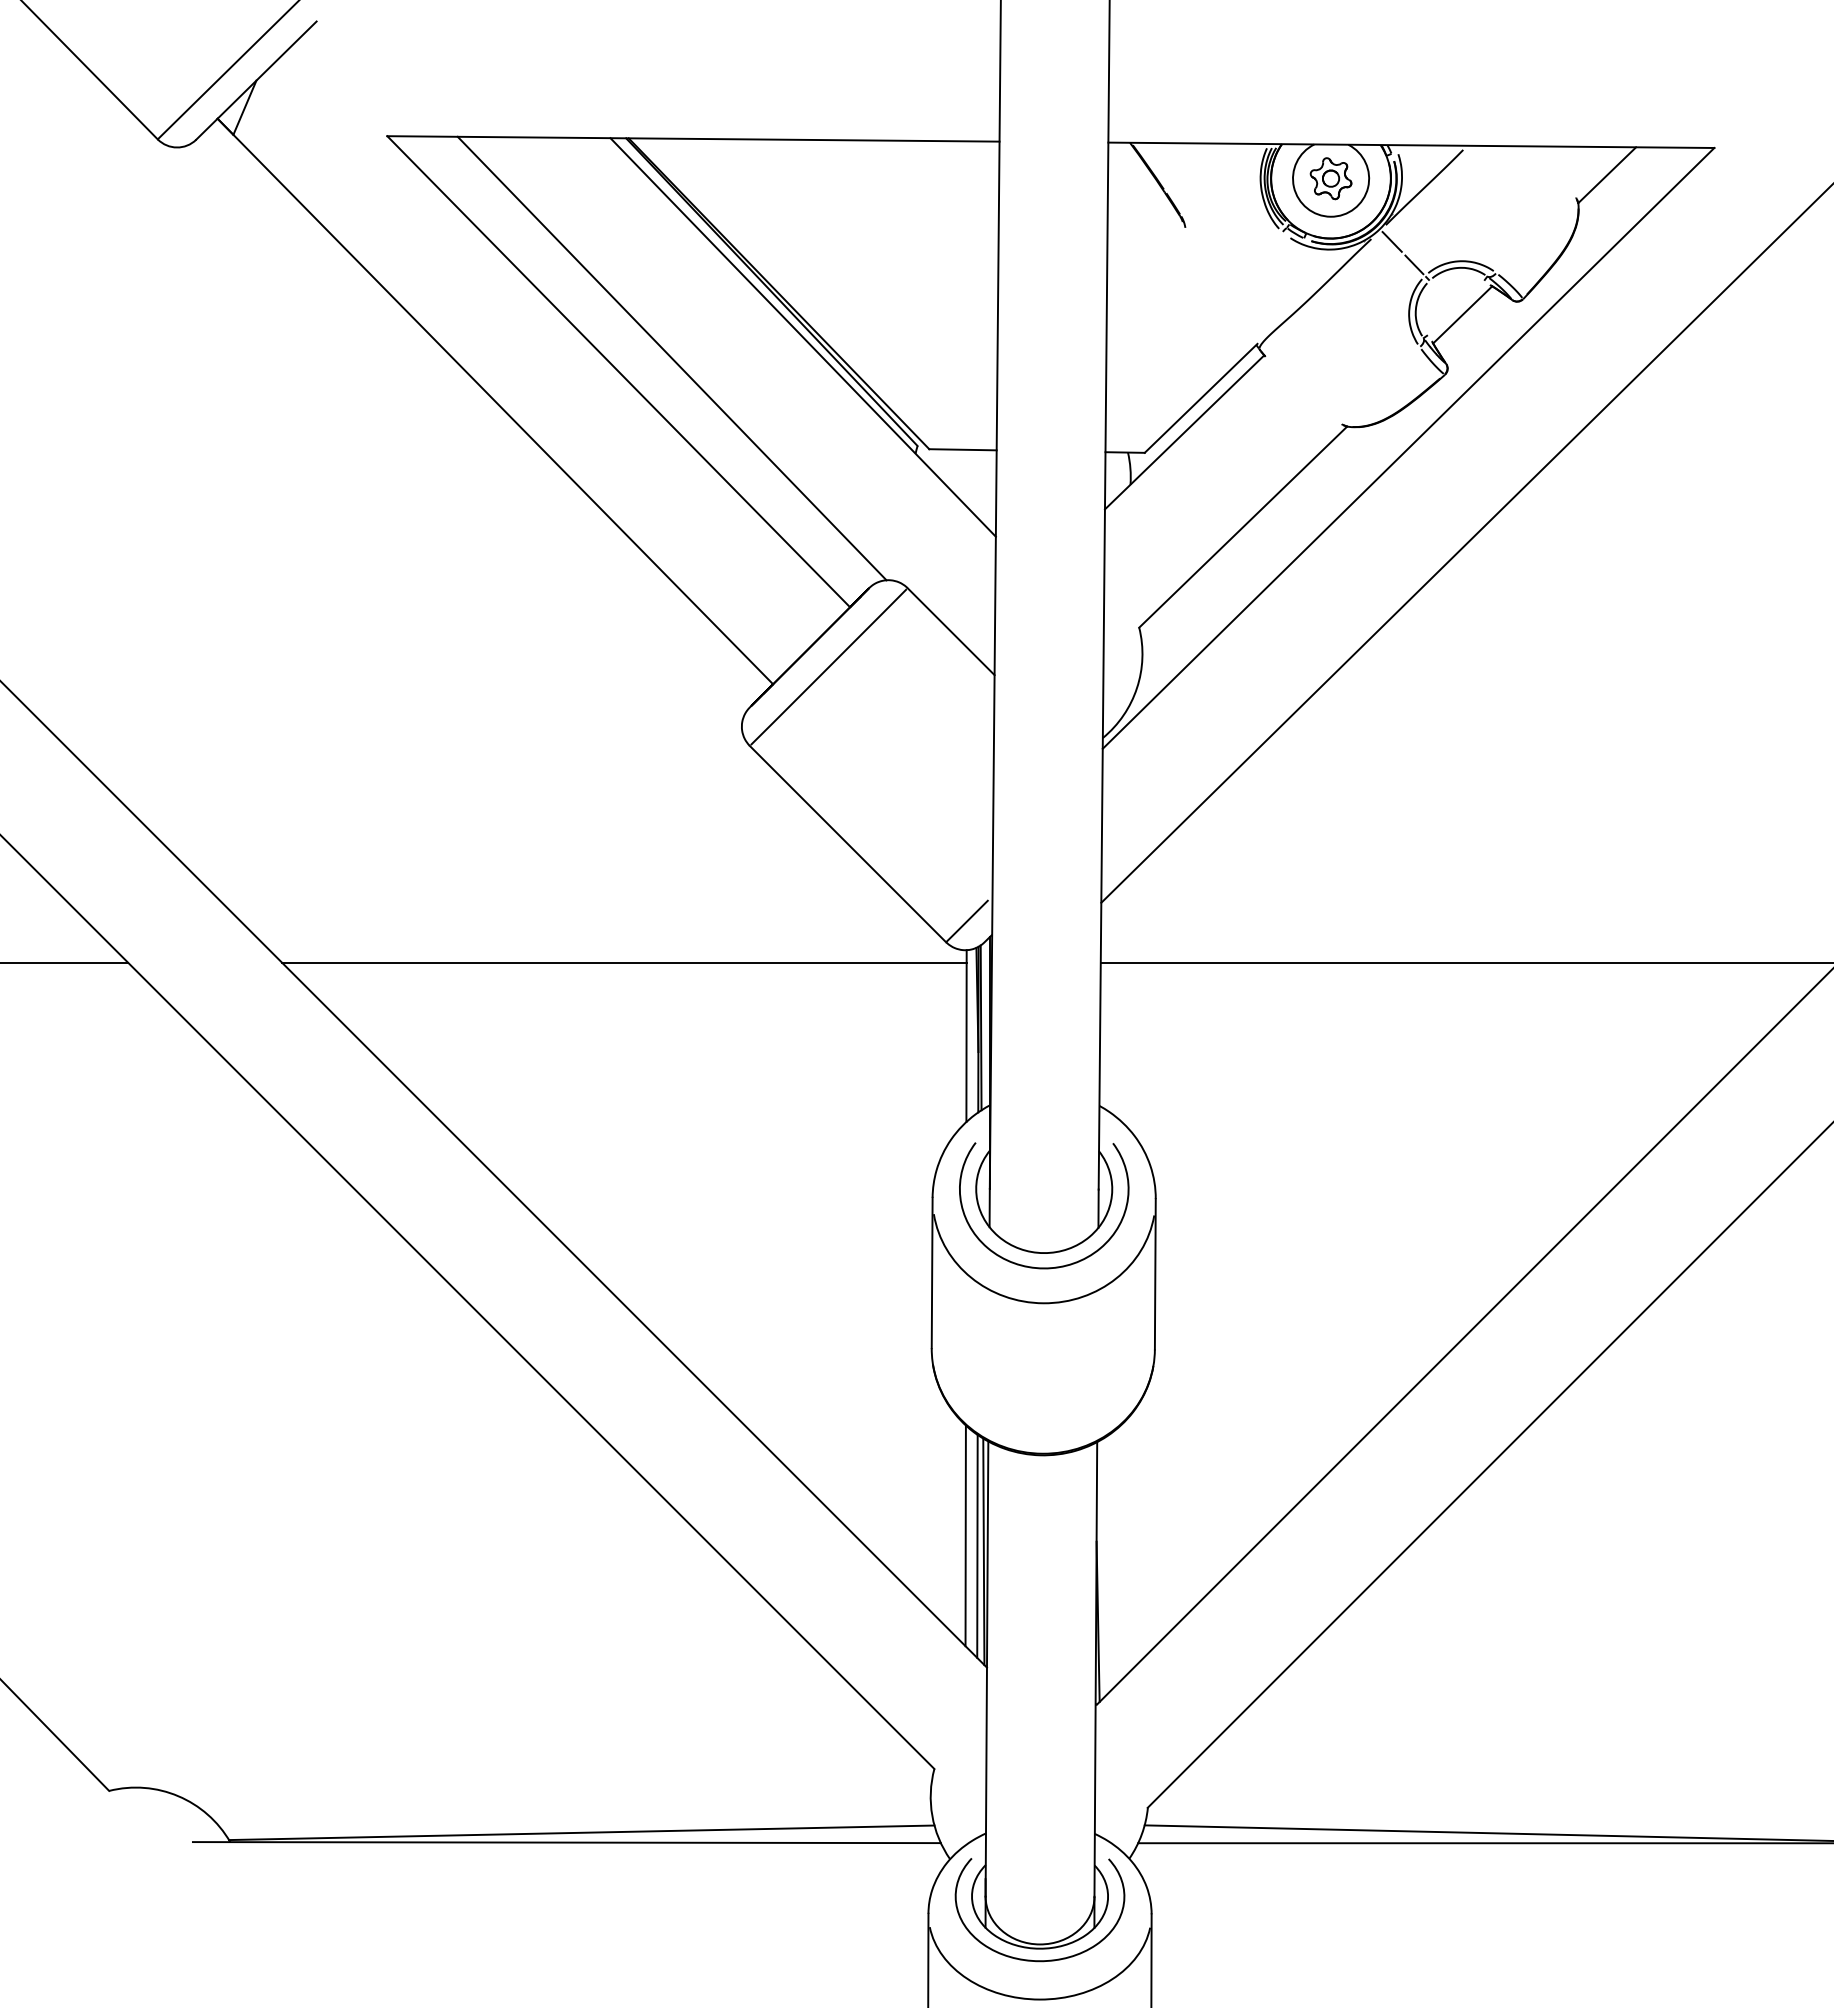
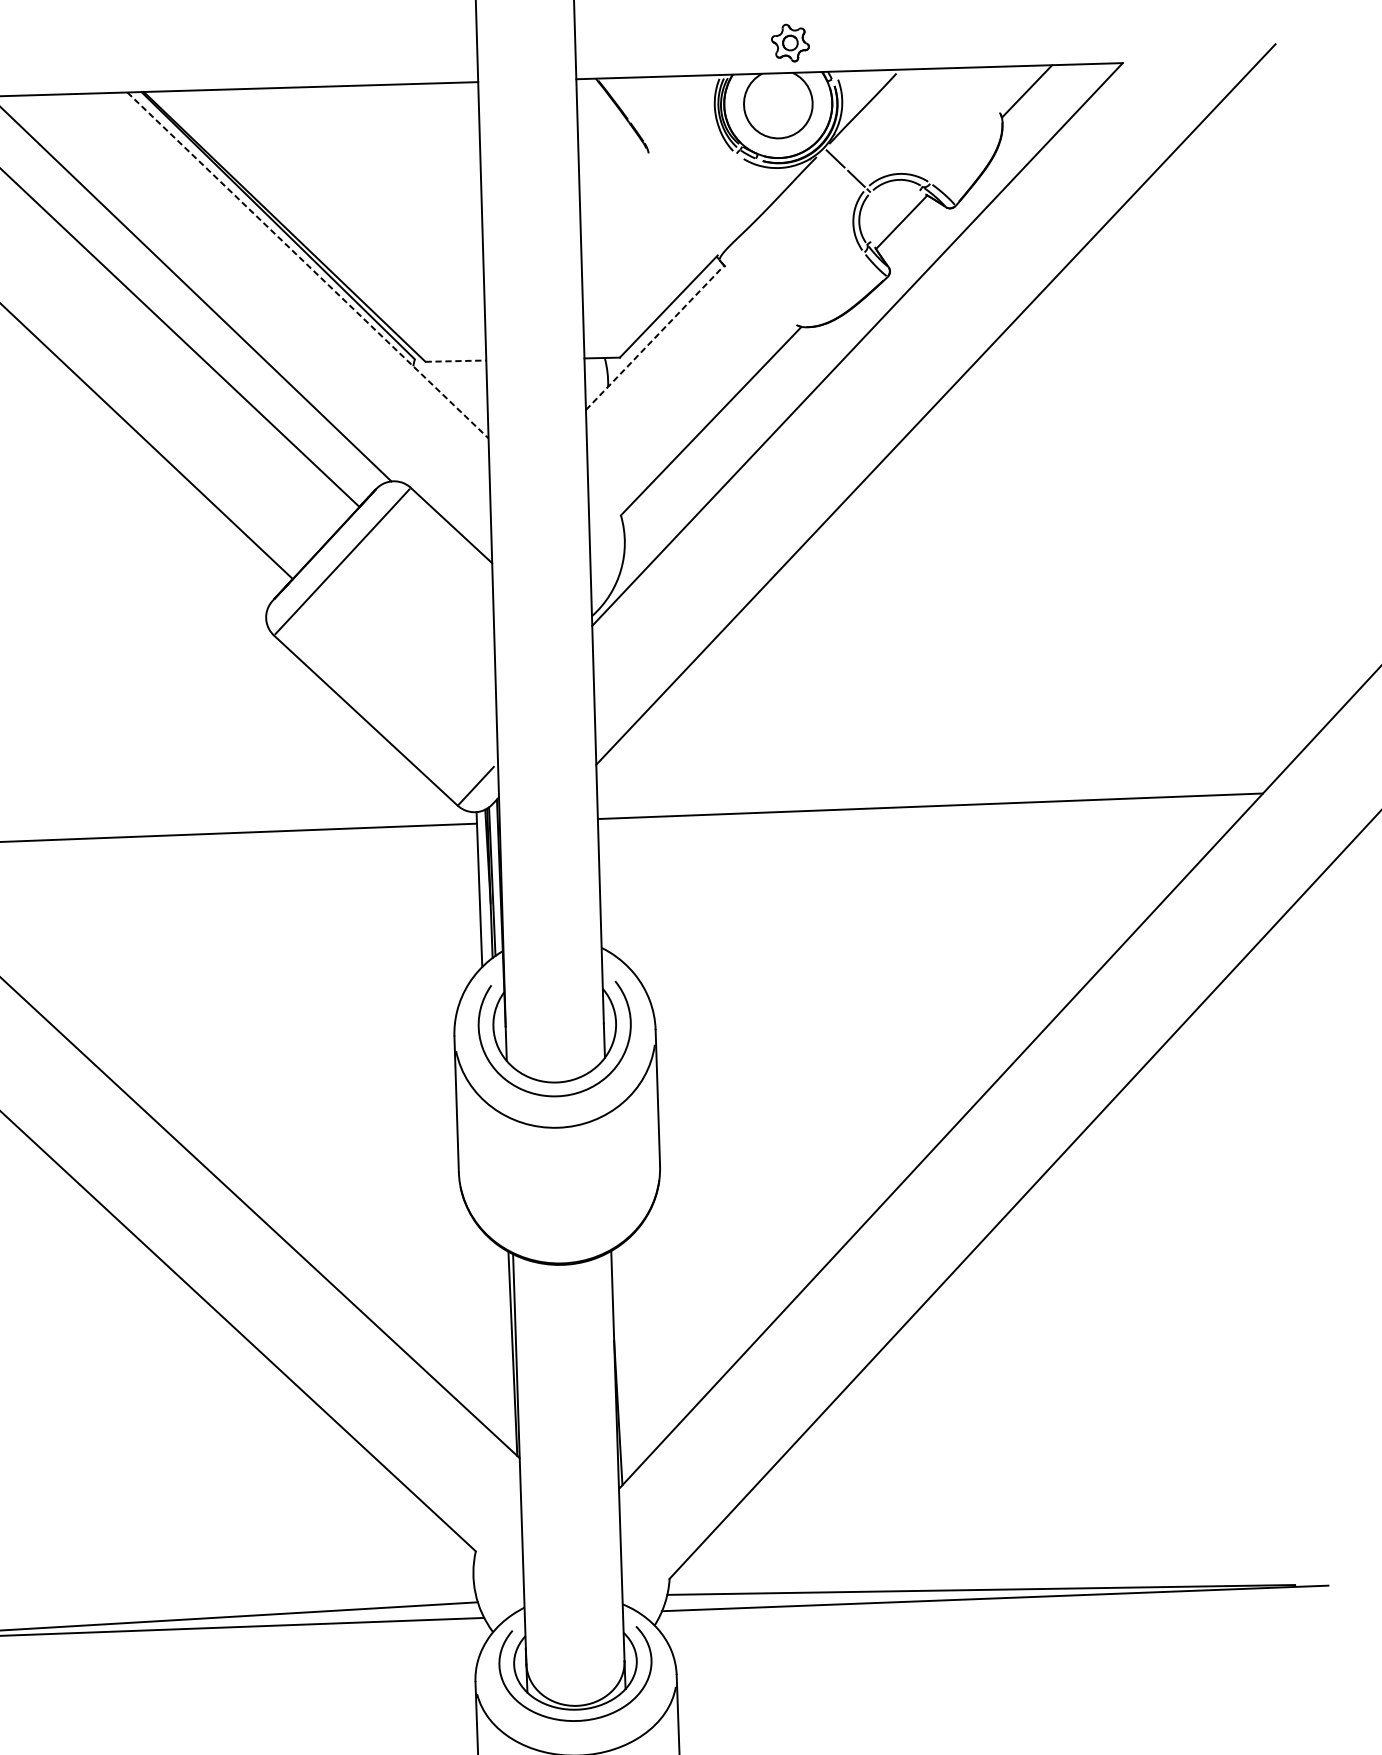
part: (1330, 178) -> (789, 42), moved
line: (803, 337) -> (308, 265), solid -> dashed
line: (1184, 432) -> (654, 337), solid -> dashed
line: (962, 449) -> (455, 360), solid -> dashed
line: (965, 1535) -> (495, 1339), removed
line: (977, 1545) -> (506, 1348), removed

